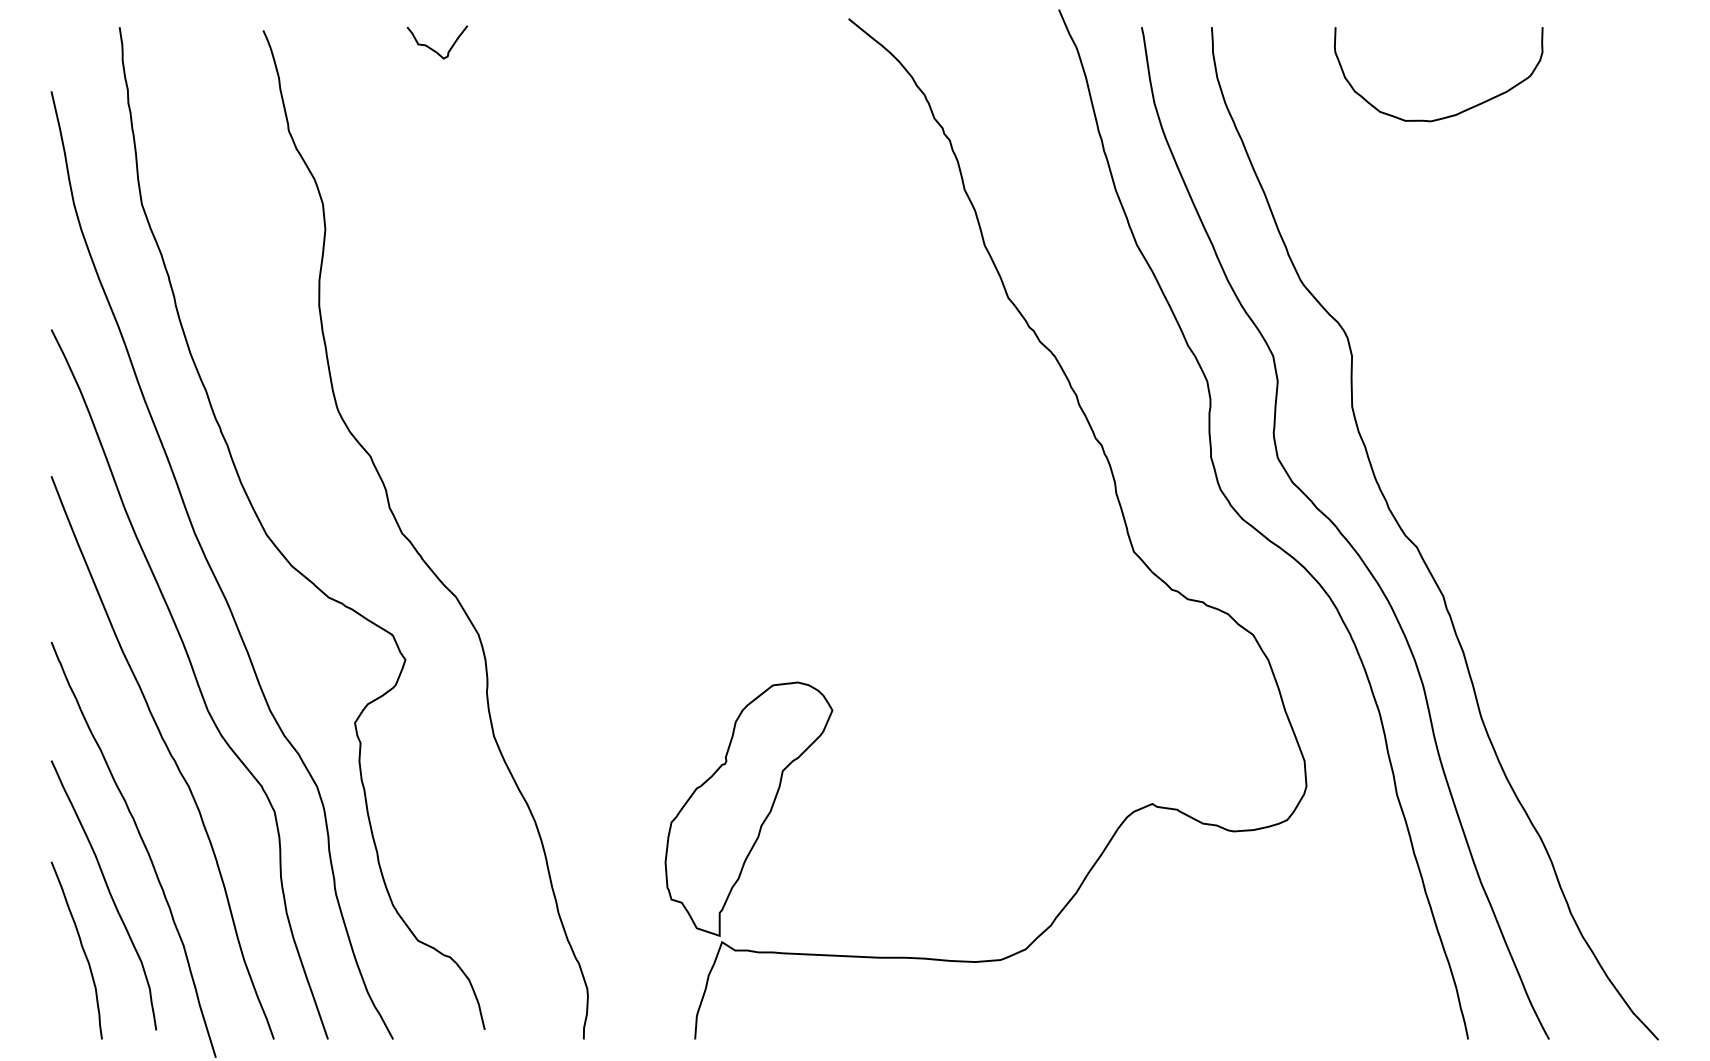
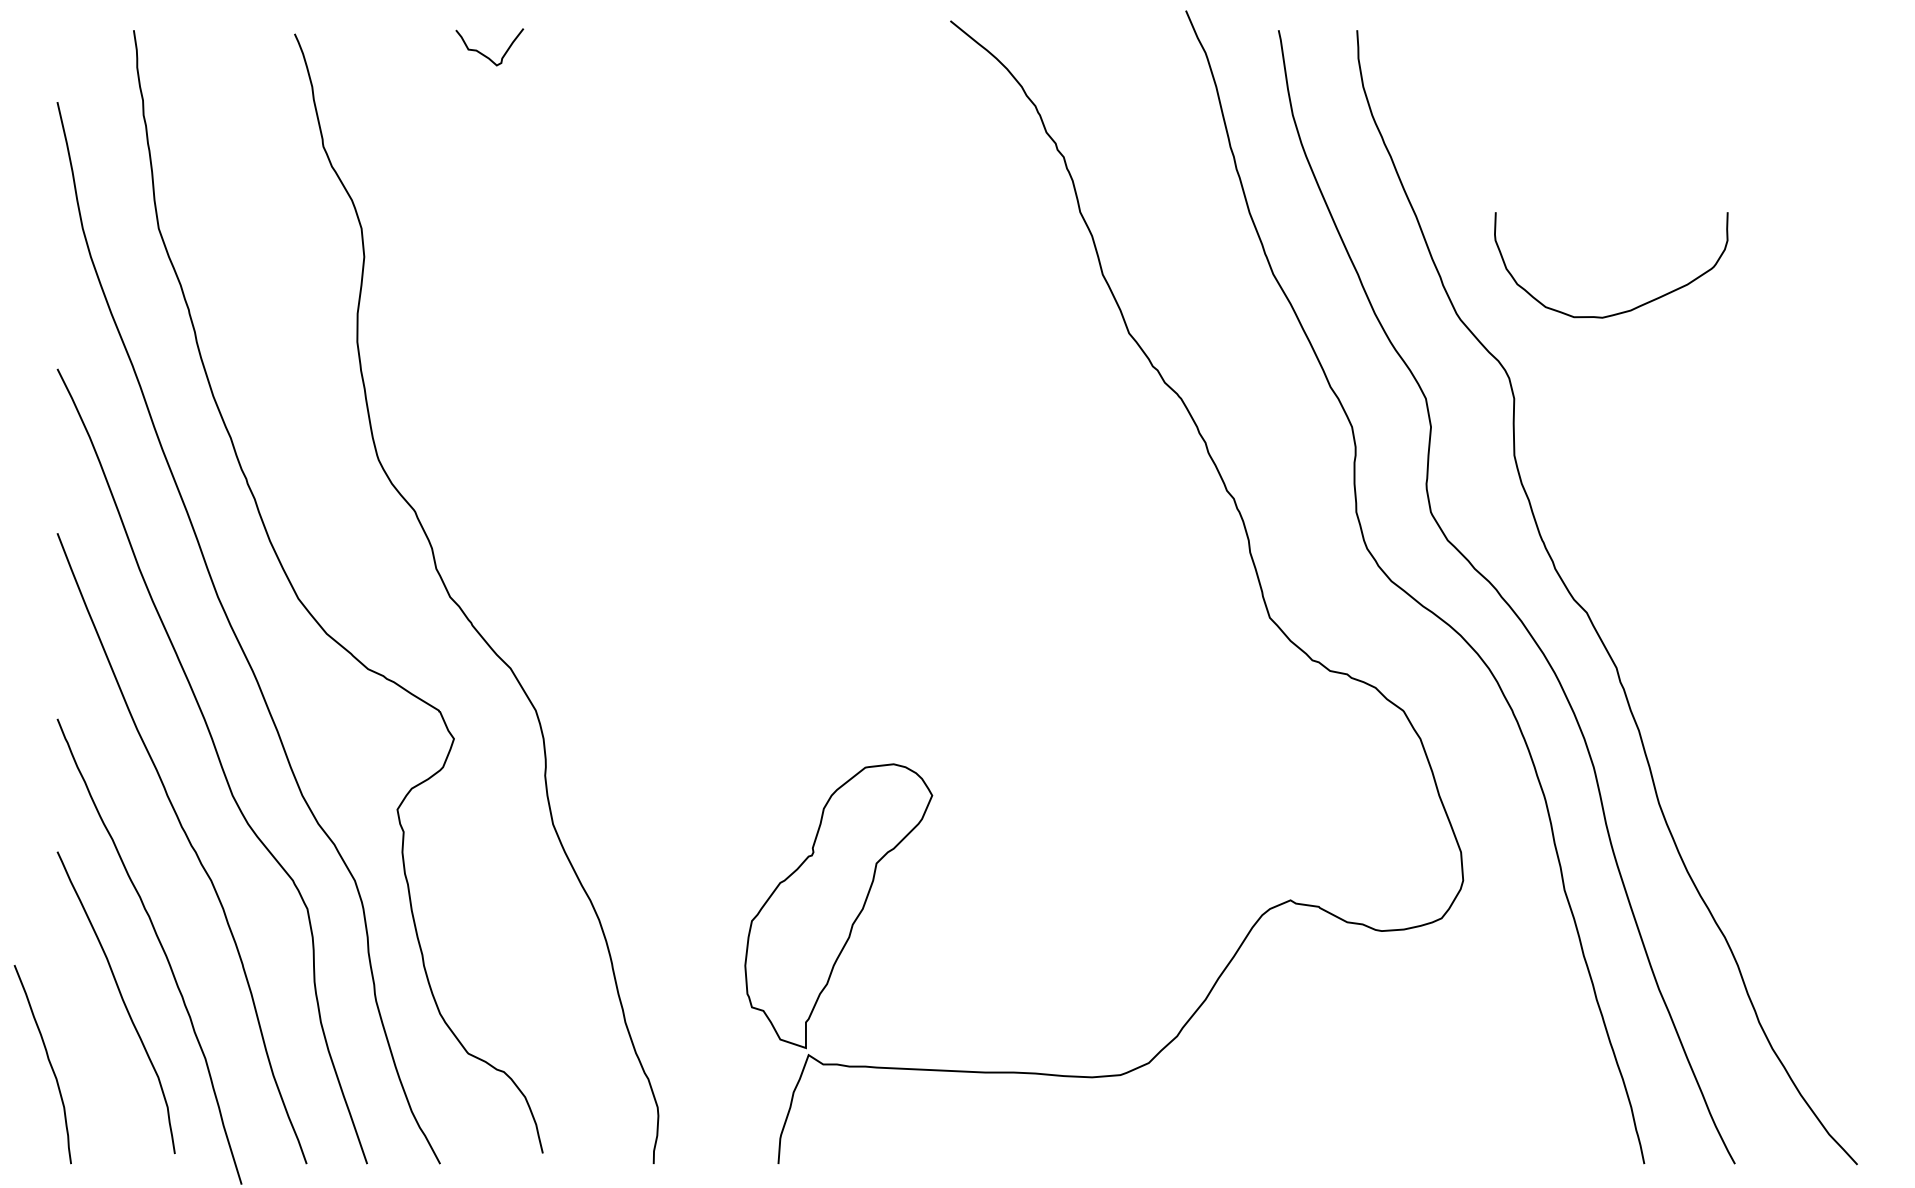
curve: (1448, 115) -> (1622, 311), moved
curve: (81, 947) -> (48, 1061), moved

